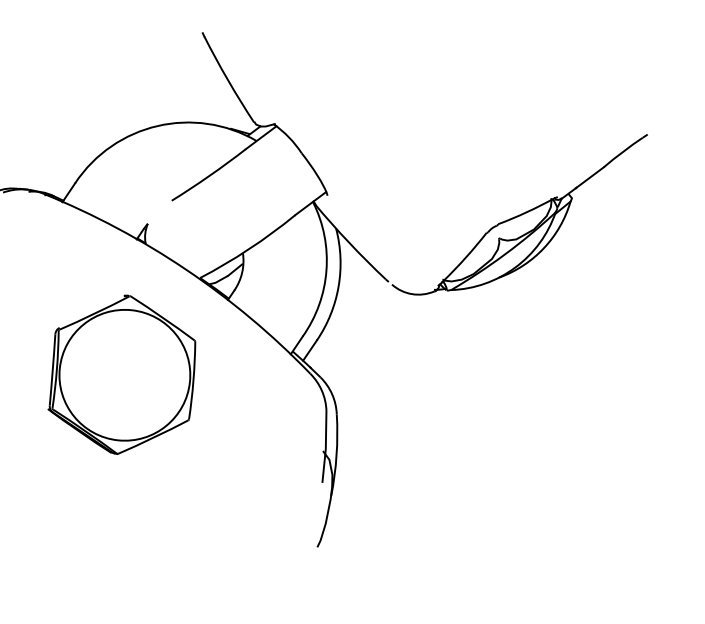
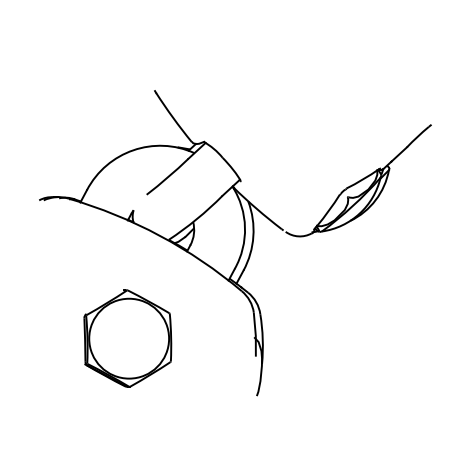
part: (122, 374) -> (127, 338), moved

